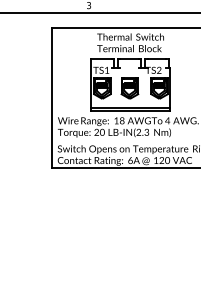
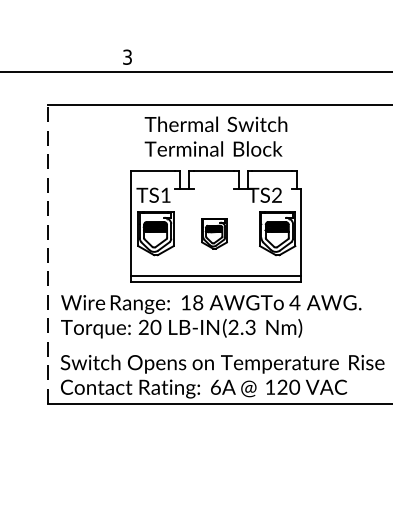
part: (129, 88) -> (213, 233), size x0.7
line: (51, 97) -> (47, 253), solid -> dashed

